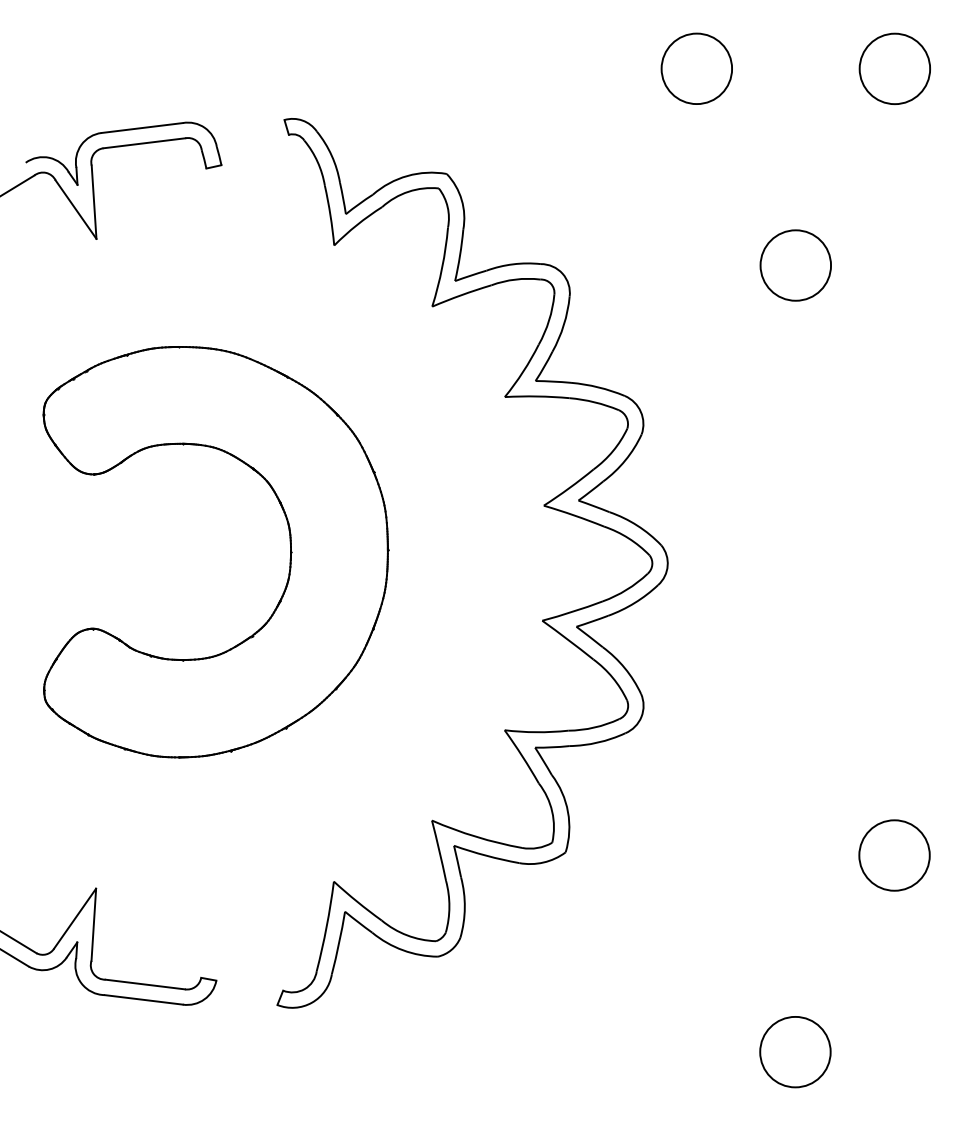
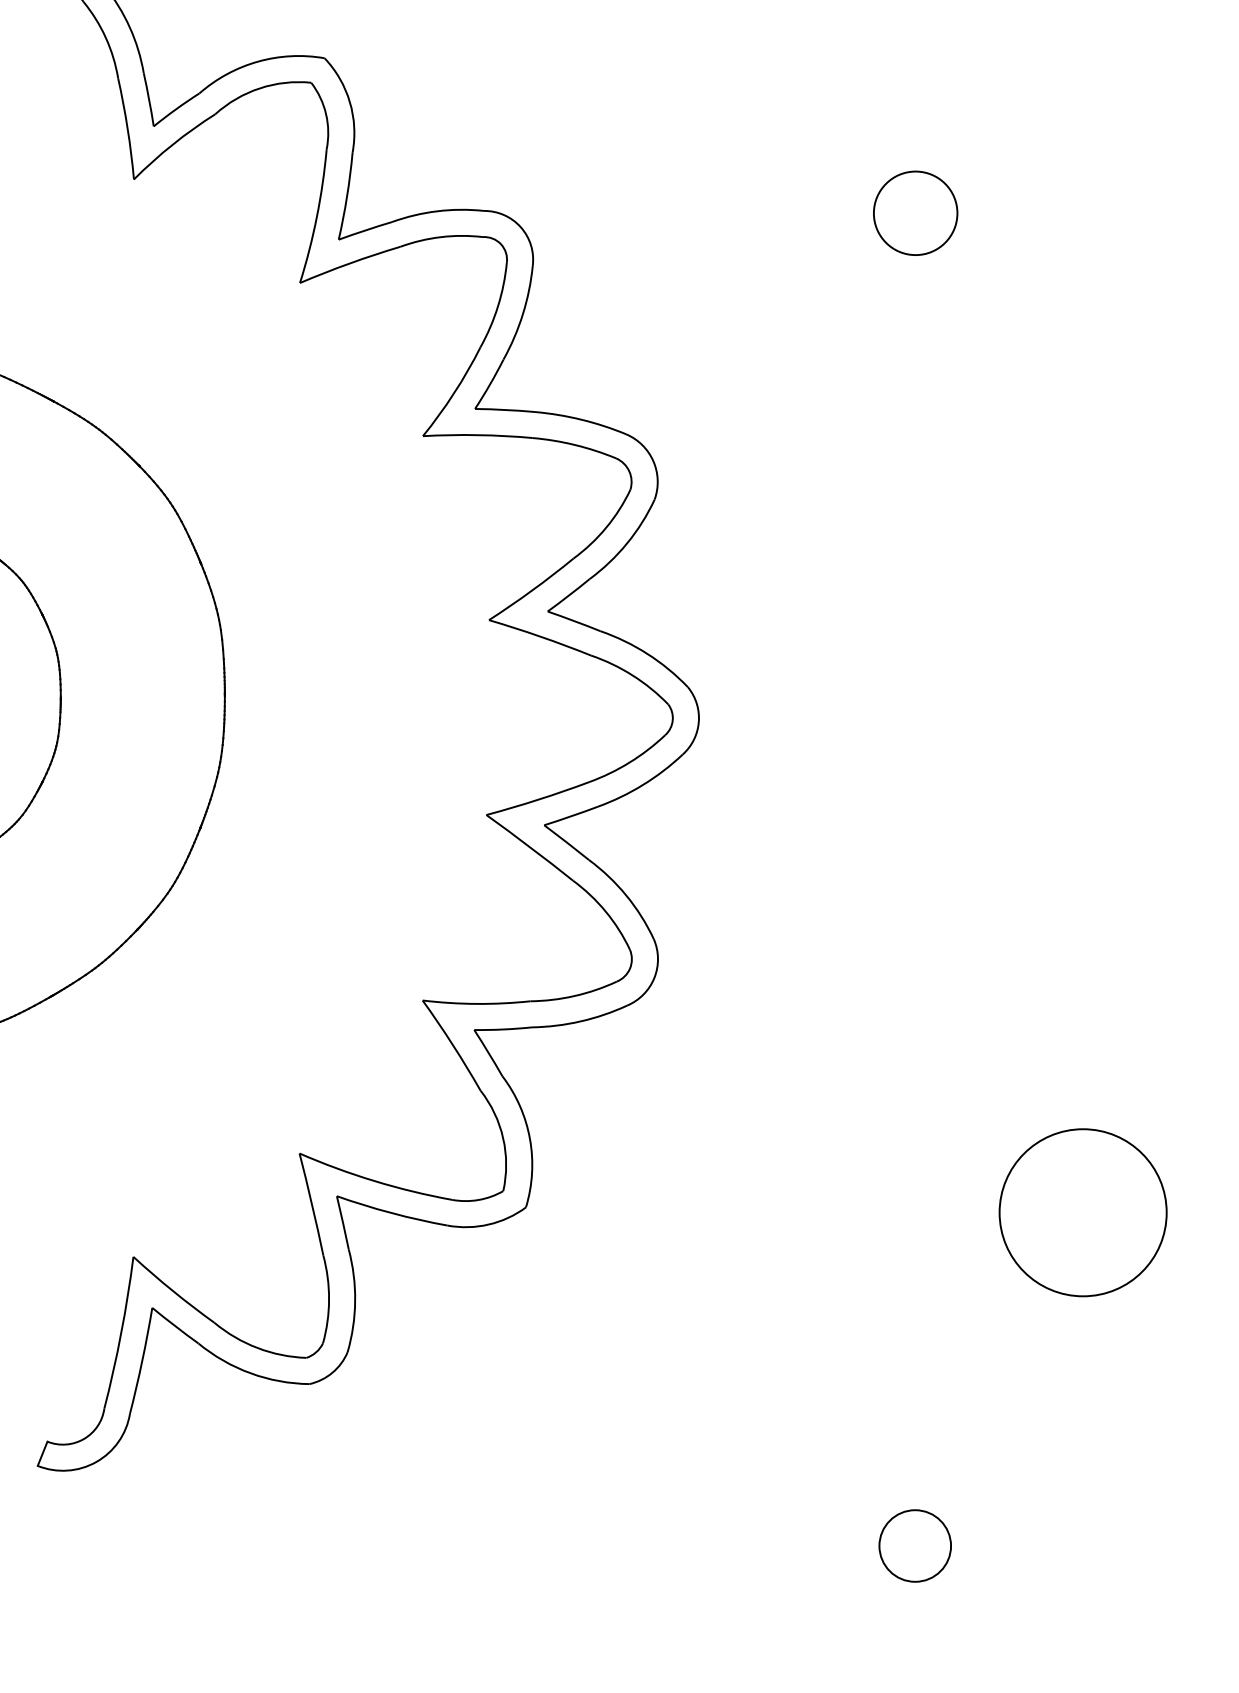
circle: (795, 265) -> (915, 213), size x0.7
circle: (894, 855) -> (1083, 1212), size x1.4
circle: (795, 1052) -> (915, 1546), size x0.6

